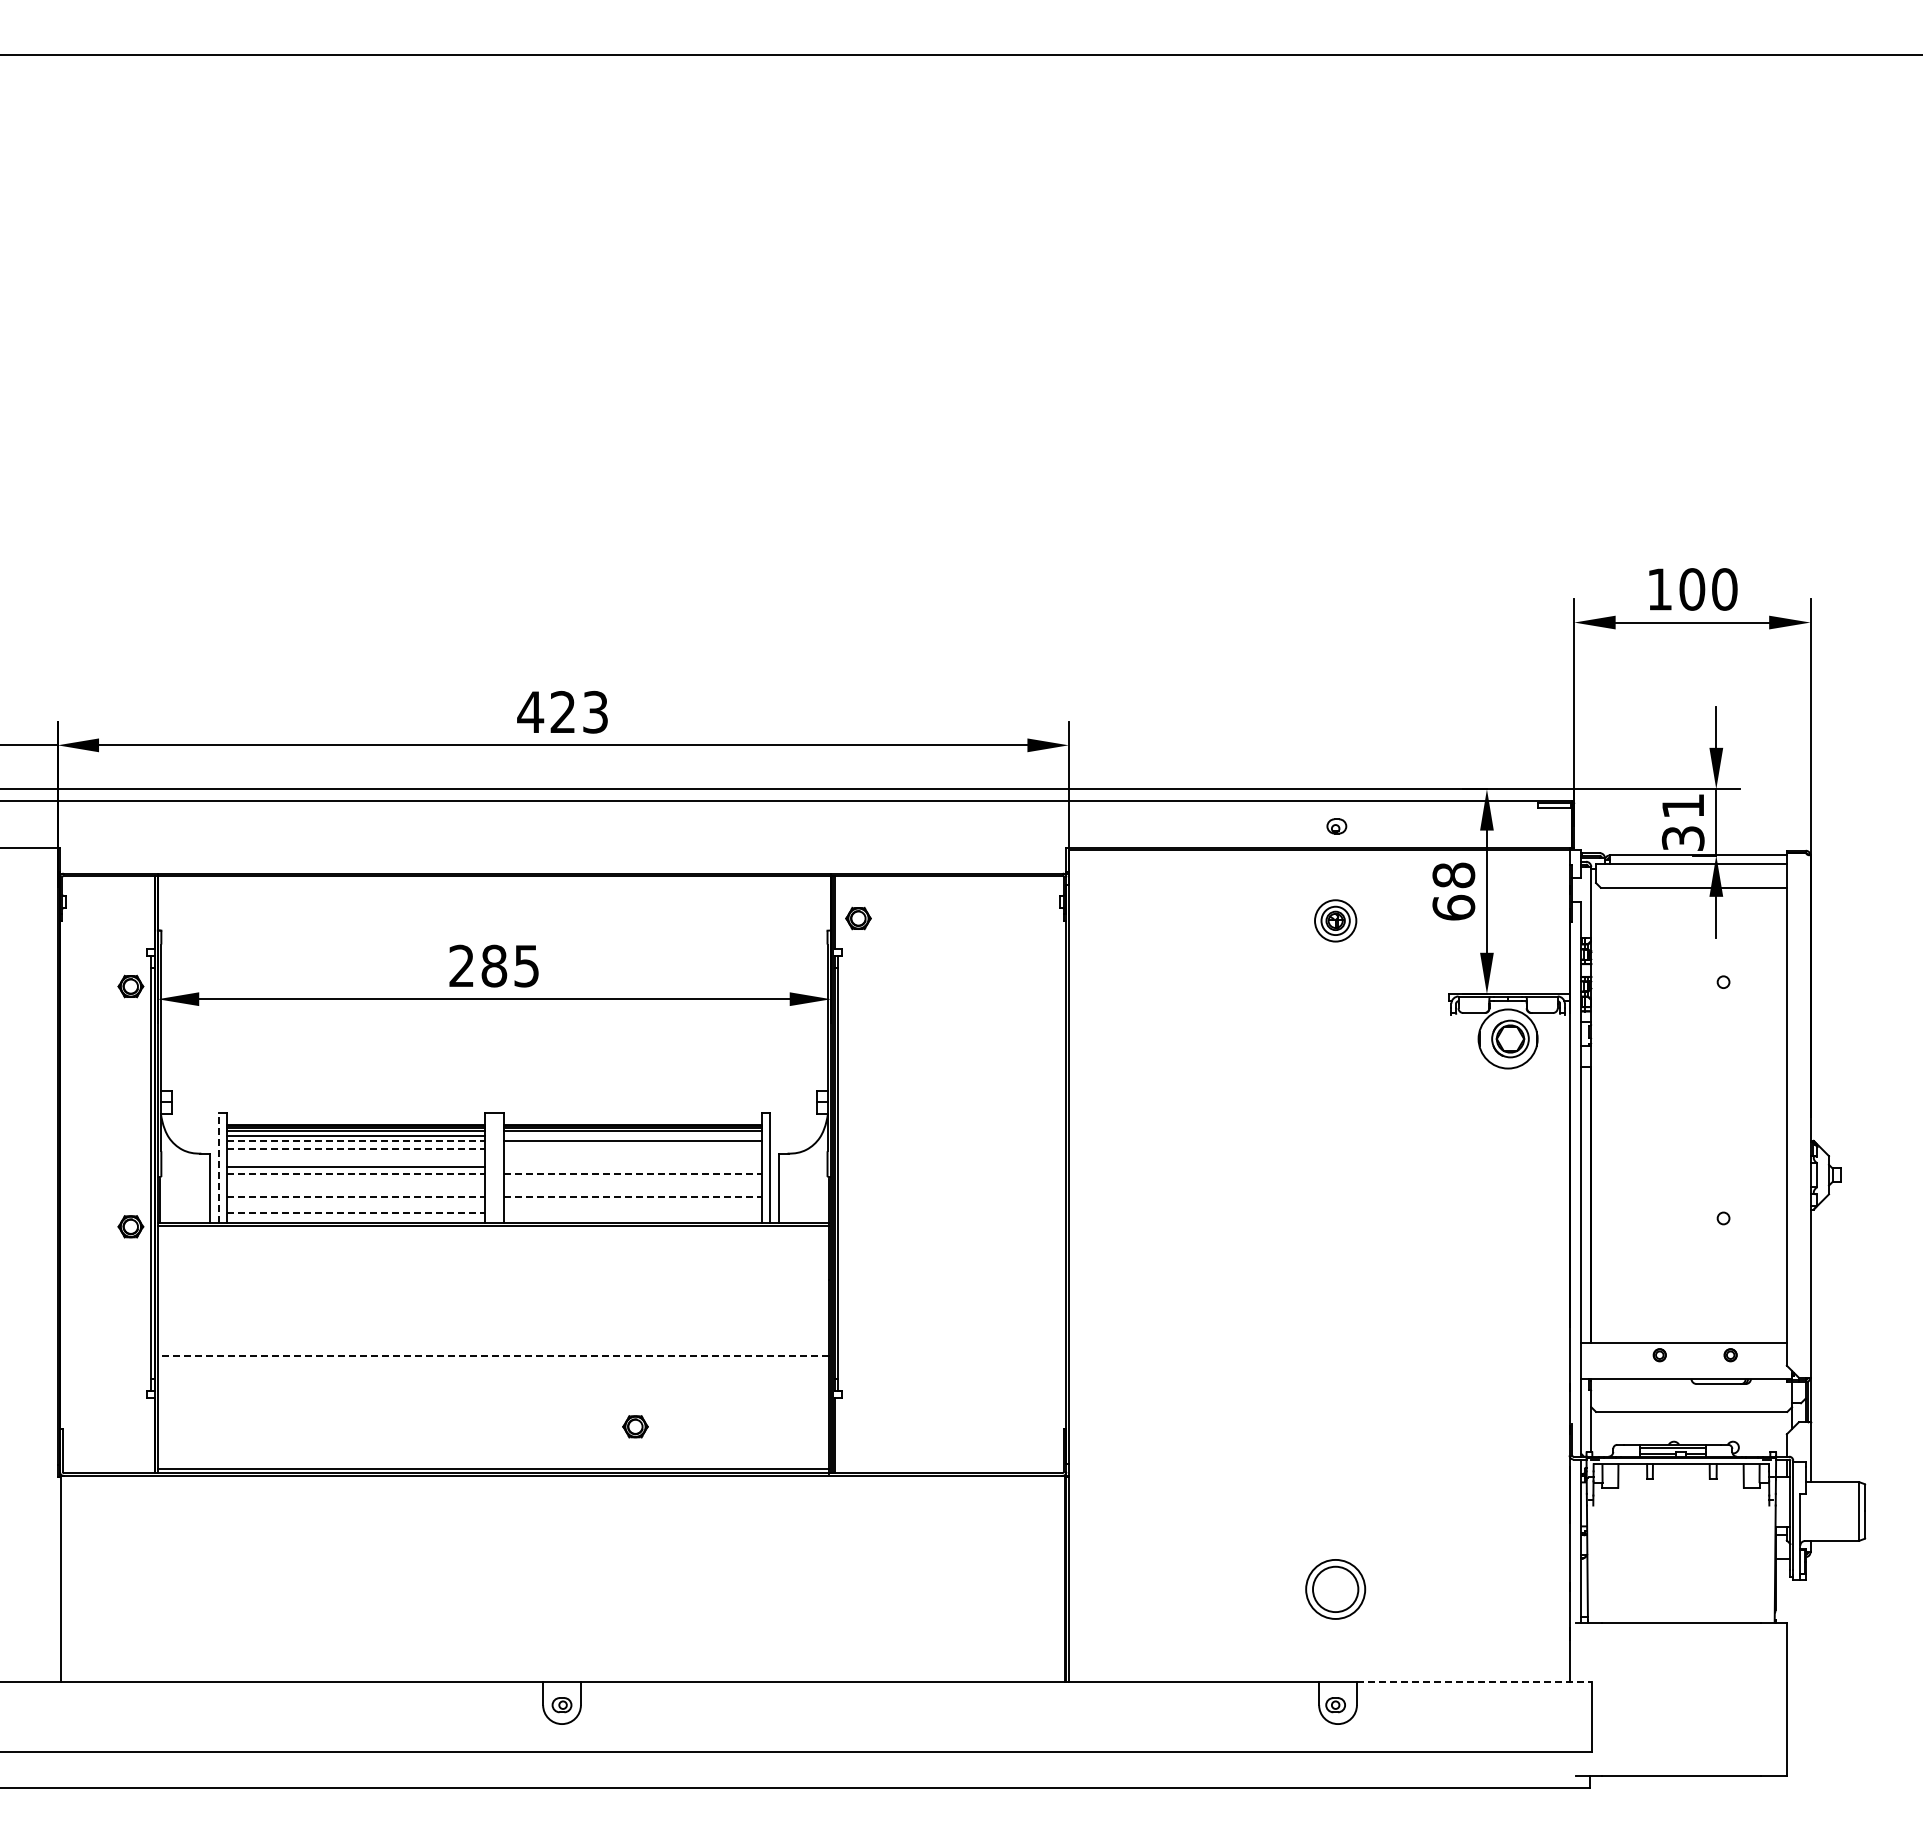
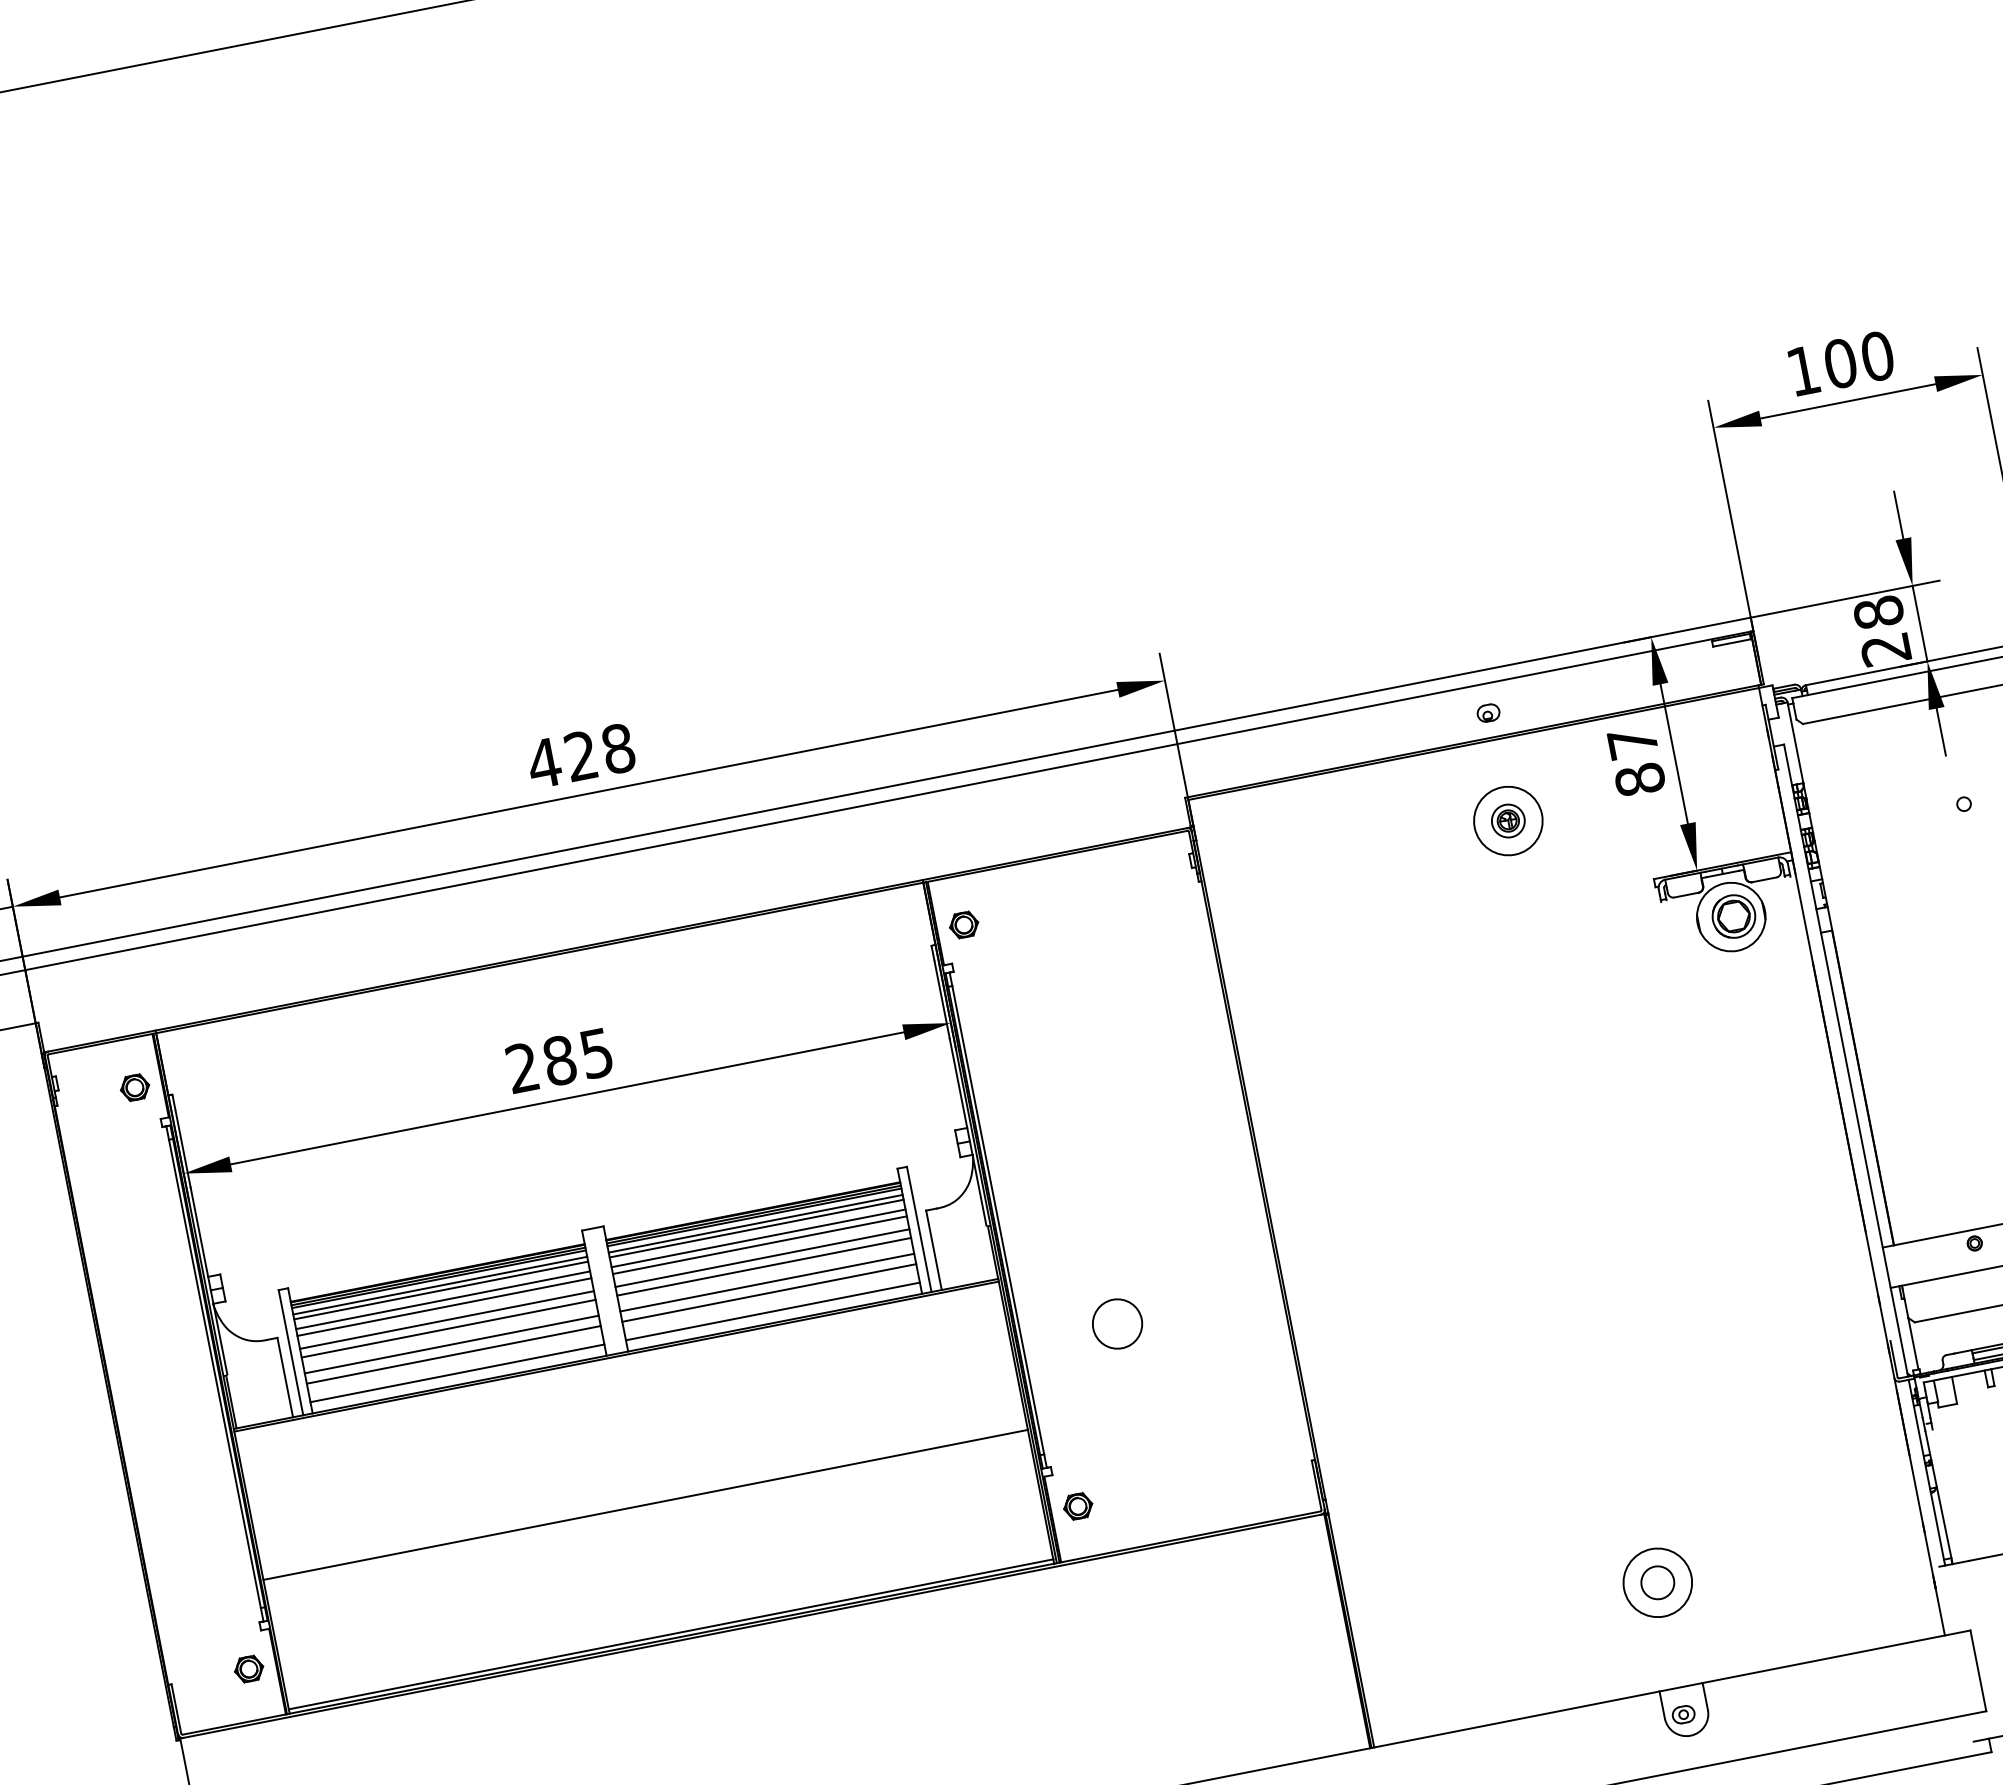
text: (595, 712) -> (618, 749), 423 -> 428
text: (1682, 821) -> (1881, 630), 31 -> 28
text: (1453, 891) -> (1636, 761), 68 -> 87
circle: (1335, 920) -> (1508, 820), size x1.43
part: (130, 986) -> (134, 1087), moved
line: (632, 1136) -> (755, 1223), added
line: (356, 1140) -> (441, 1290), dashed -> solid
line: (356, 1149) -> (443, 1300), dashed -> solid
line: (632, 1149) -> (758, 1238), added
line: (356, 1155) -> (445, 1307), added
line: (632, 1155) -> (759, 1245), added
line: (632, 1166) -> (762, 1258), added
line: (218, 1168) -> (290, 1352), dashed -> solid
line: (356, 1174) -> (449, 1328), dashed -> solid
line: (632, 1174) -> (763, 1267), dashed -> solid
line: (356, 1188) -> (452, 1344), added
line: (632, 1188) -> (766, 1283), added
line: (356, 1197) -> (454, 1355), dashed -> solid
line: (632, 1197) -> (768, 1293), dashed -> solid
line: (356, 1213) -> (458, 1373), dashed -> solid
line: (632, 1213) -> (772, 1311), added
part: (130, 1226) -> (248, 1668), moved
circle: (921, 1281) -> (1117, 1324), added
line: (492, 1355) -> (644, 1504), dashed -> solid
part: (635, 1426) -> (1078, 1506), moved
circle: (1335, 1589) -> (1657, 1582), size x0.62
line: (1474, 1681) -> (1836, 1656), dashed -> solid

